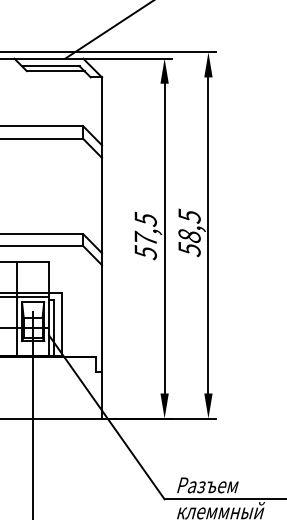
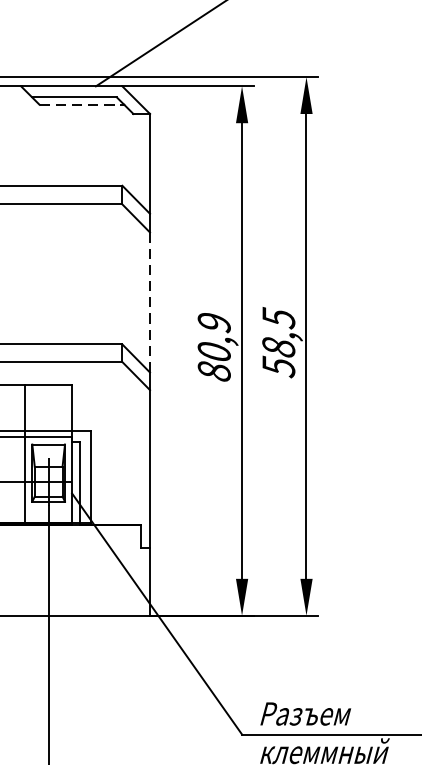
line: (55, 71) -> (81, 105), solid -> dashed
line: (102, 205) -> (150, 302), solid -> dashed
text: (145, 235) -> (213, 346), 57,5 -> 80,9

